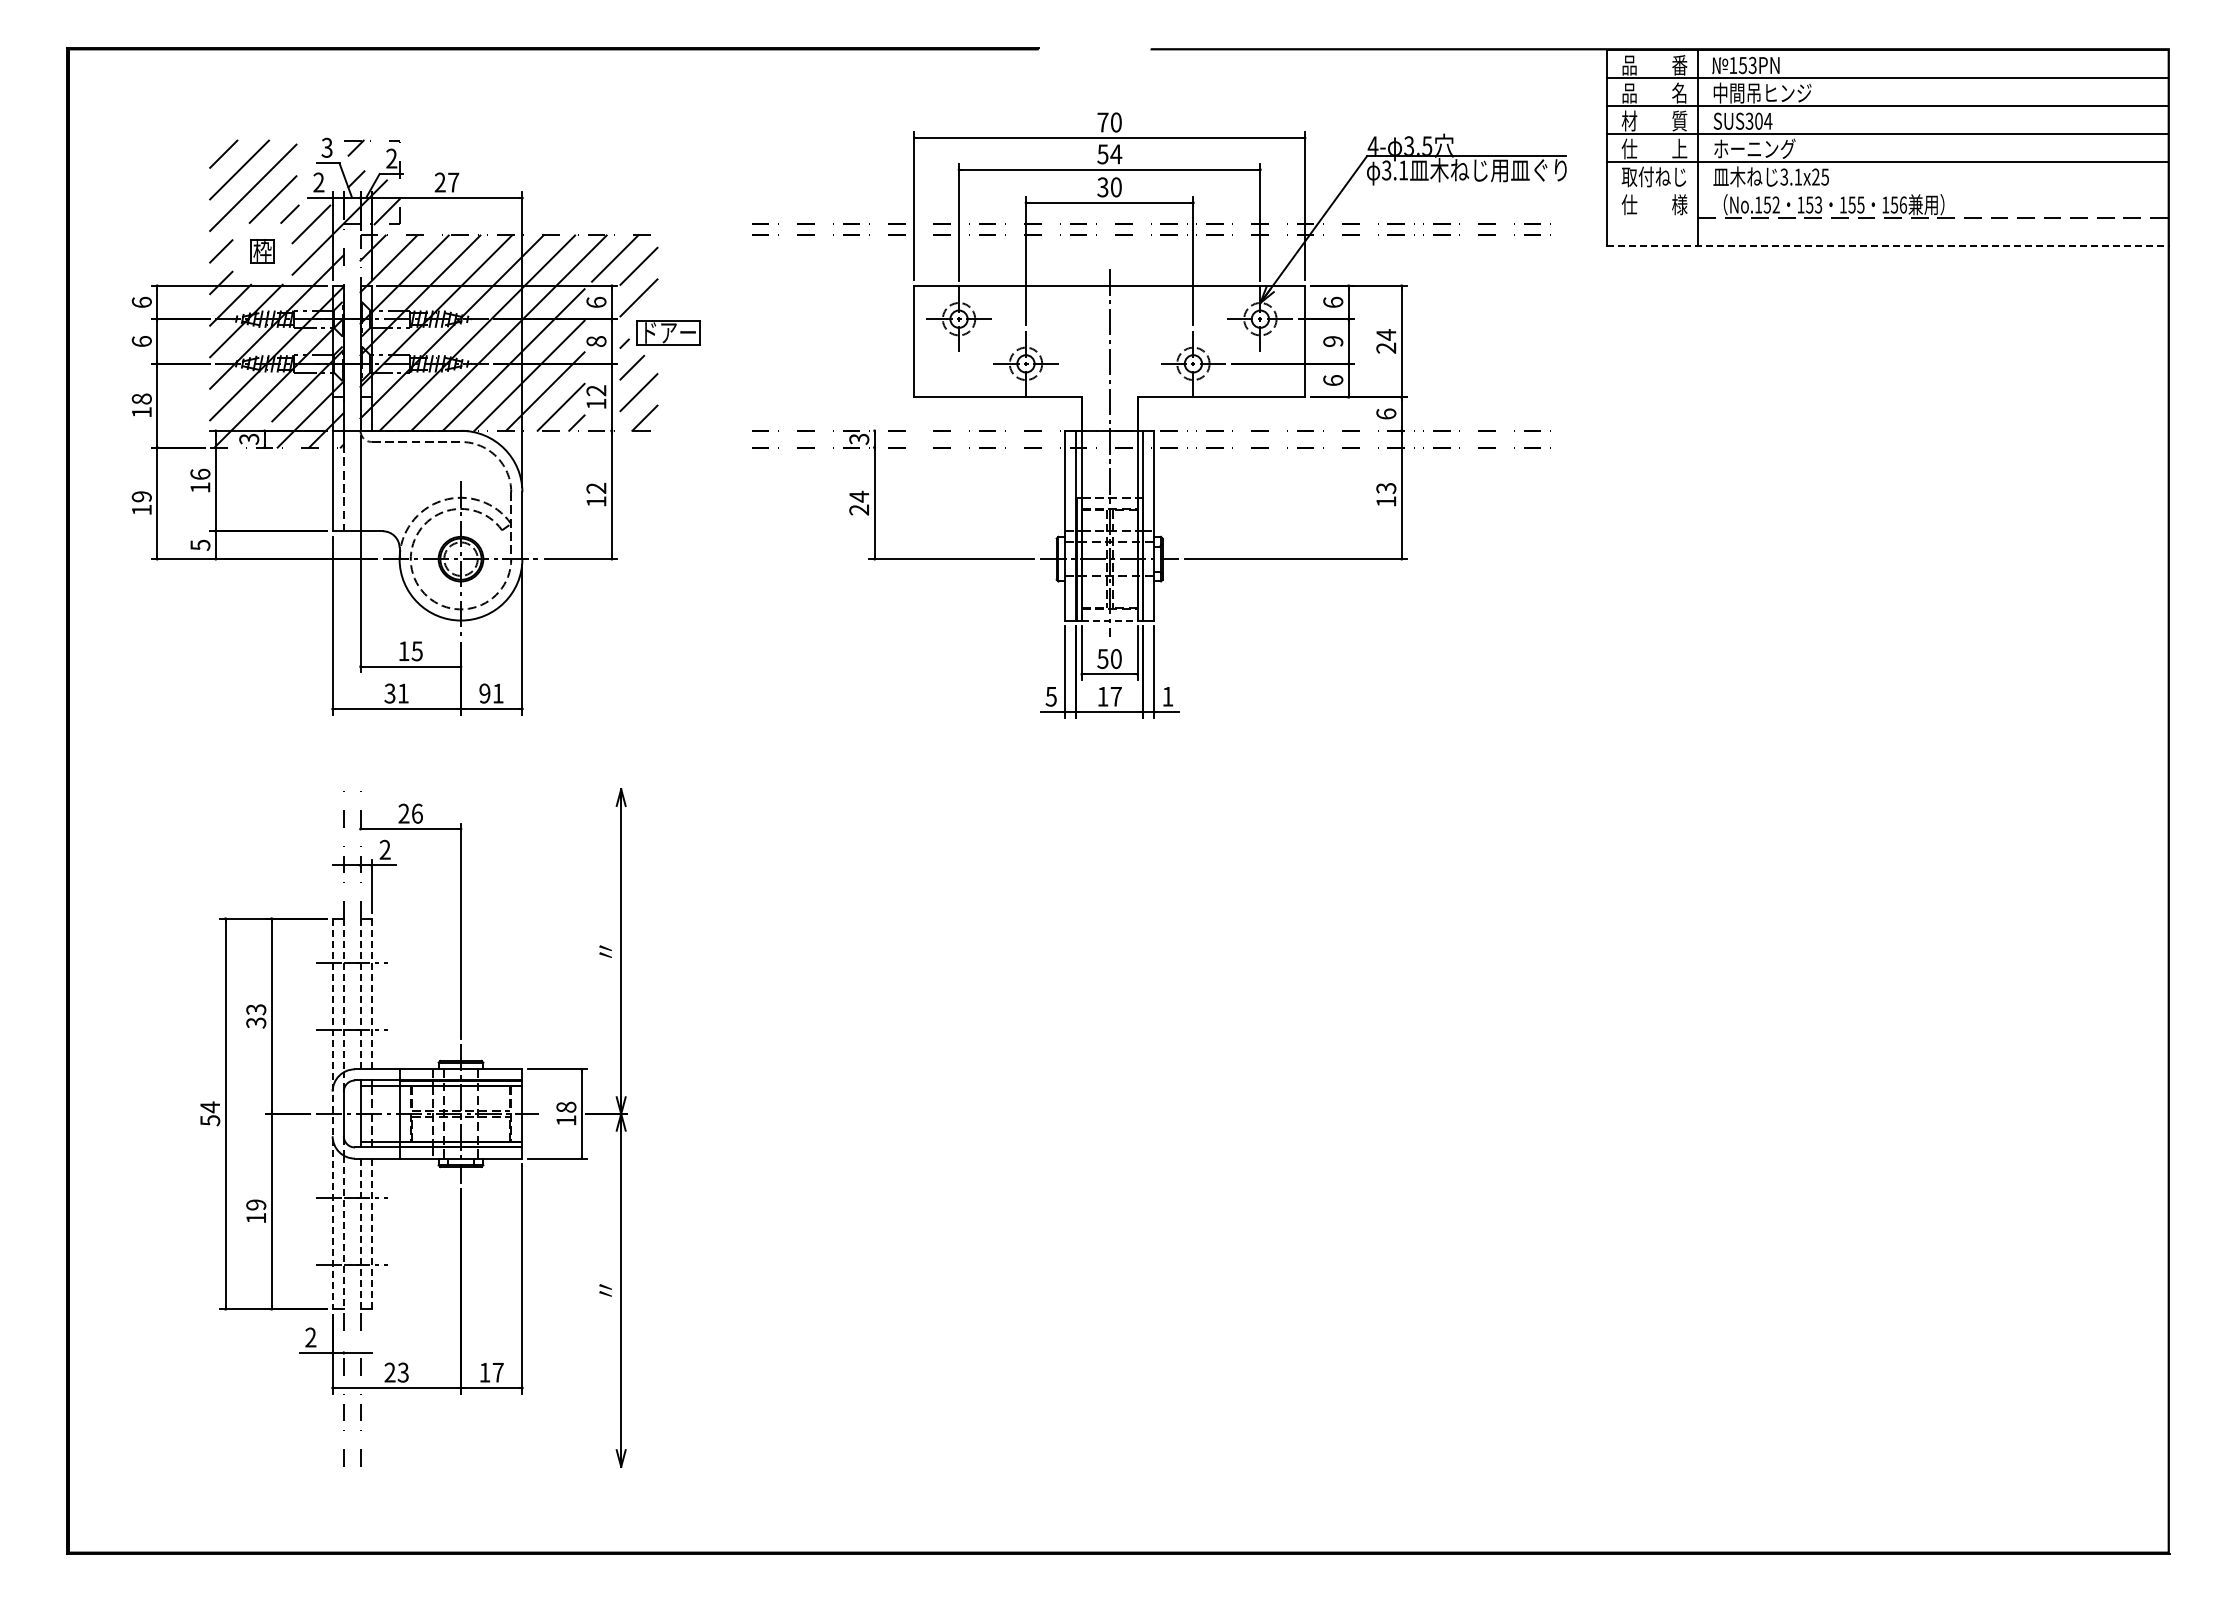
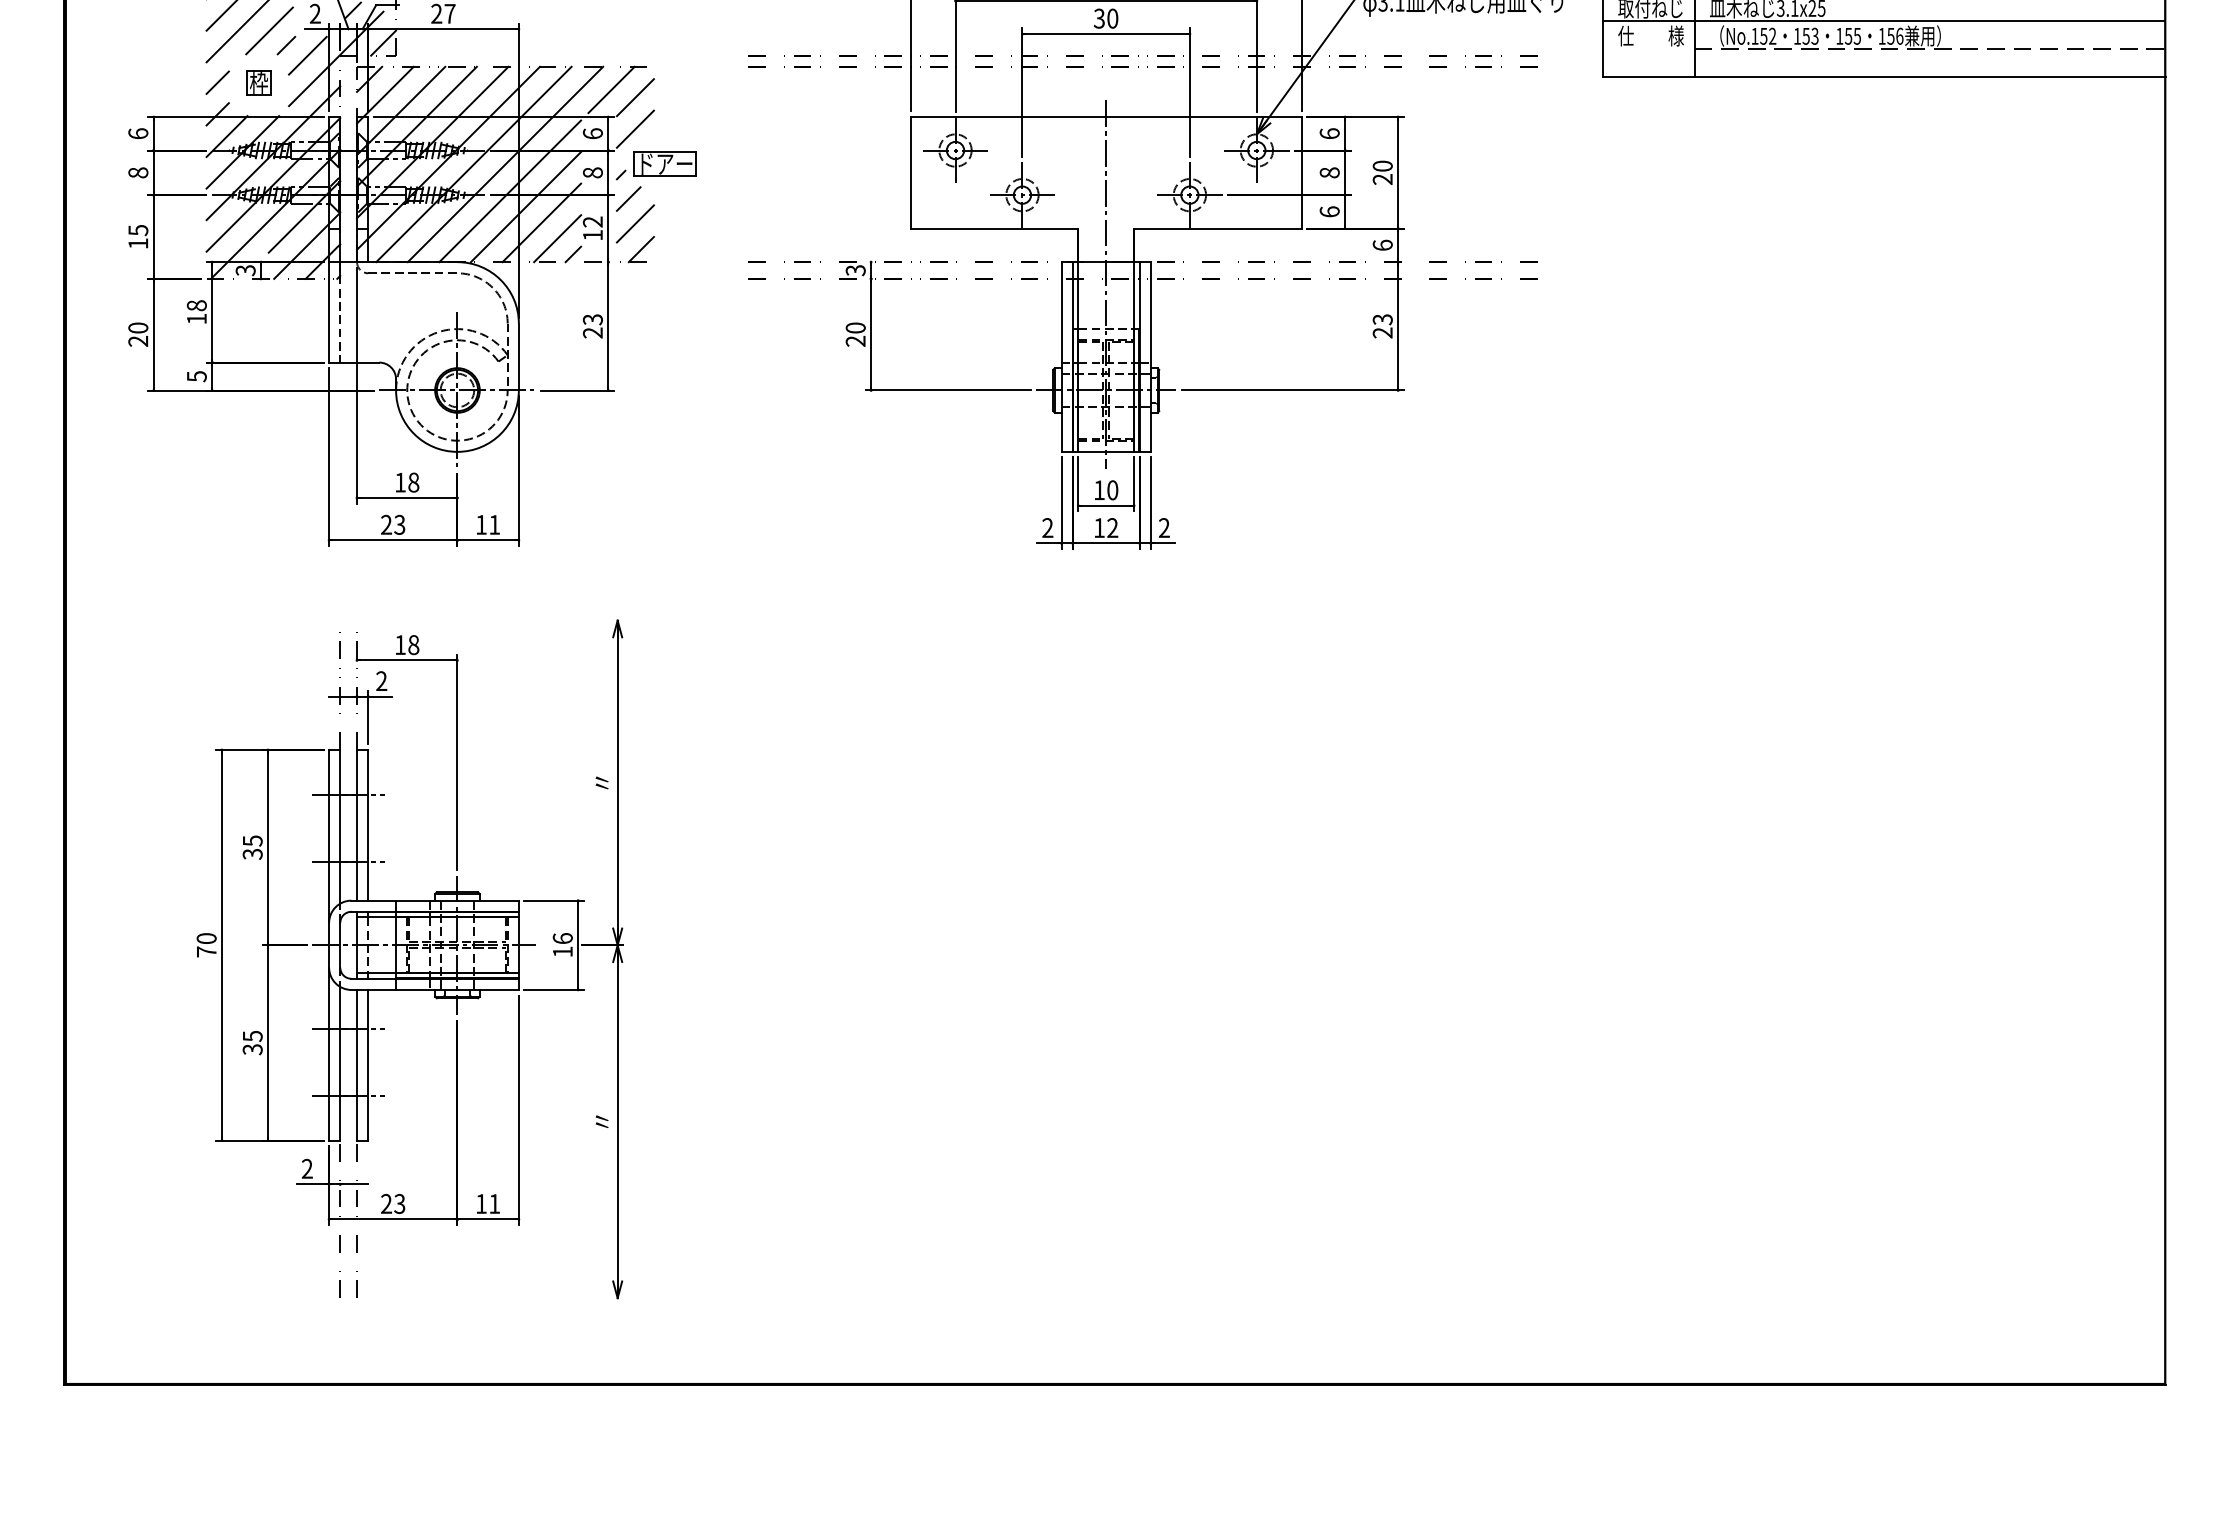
line: (1886, 189) -> (1882, 20), added
line: (1888, 245) -> (1884, 76), dashed -> solid
text: (1386, 334) -> (1382, 165), 24 -> 20
text: (141, 341) -> (137, 172), 6 -> 8
text: (1333, 341) -> (1329, 172), 9 -> 8
text: (141, 398) -> (137, 229), 18 -> 15
text: (200, 473) -> (196, 304), 16 -> 18
text: (596, 494) -> (592, 325), 12 -> 23
text: (859, 496) -> (855, 327), 24 -> 20
text: (1386, 501) -> (1382, 332), 13 -> 23
text: (141, 503) -> (137, 334), 19 -> 20
line: (1109, 620) -> (1105, 451), dashed -> solid
text: (416, 651) -> (412, 482), 15 -> 18
text: (1102, 659) -> (1098, 490), 50 -> 10
text: (396, 693) -> (392, 524), 31 -> 23
text: (484, 693) -> (480, 524), 91 -> 11
text: (1050, 696) -> (1046, 527), 5 -> 2
text: (1115, 696) -> (1111, 527), 17 -> 12
text: (1167, 696) -> (1163, 527), 1 -> 2
text: (410, 813) -> (406, 644), 26 -> 18
line: (360, 994) -> (356, 825), dashed -> solid
line: (371, 994) -> (367, 825), dashed -> solid
line: (343, 995) -> (339, 826), dashed -> solid
text: (255, 1009) -> (251, 840), 33 -> 35
text: (566, 1106) -> (562, 937), 18 -> 16
text: (210, 1113) -> (206, 944), 54 -> 70
line: (332, 1114) -> (328, 945), dashed -> solid
text: (256, 1211) -> (252, 1042), 19 -> 35
line: (343, 1232) -> (339, 1063), dashed -> solid
line: (360, 1234) -> (356, 1065), dashed -> solid
line: (371, 1234) -> (367, 1065), dashed -> solid
text: (497, 1372) -> (493, 1203), 17 -> 11

